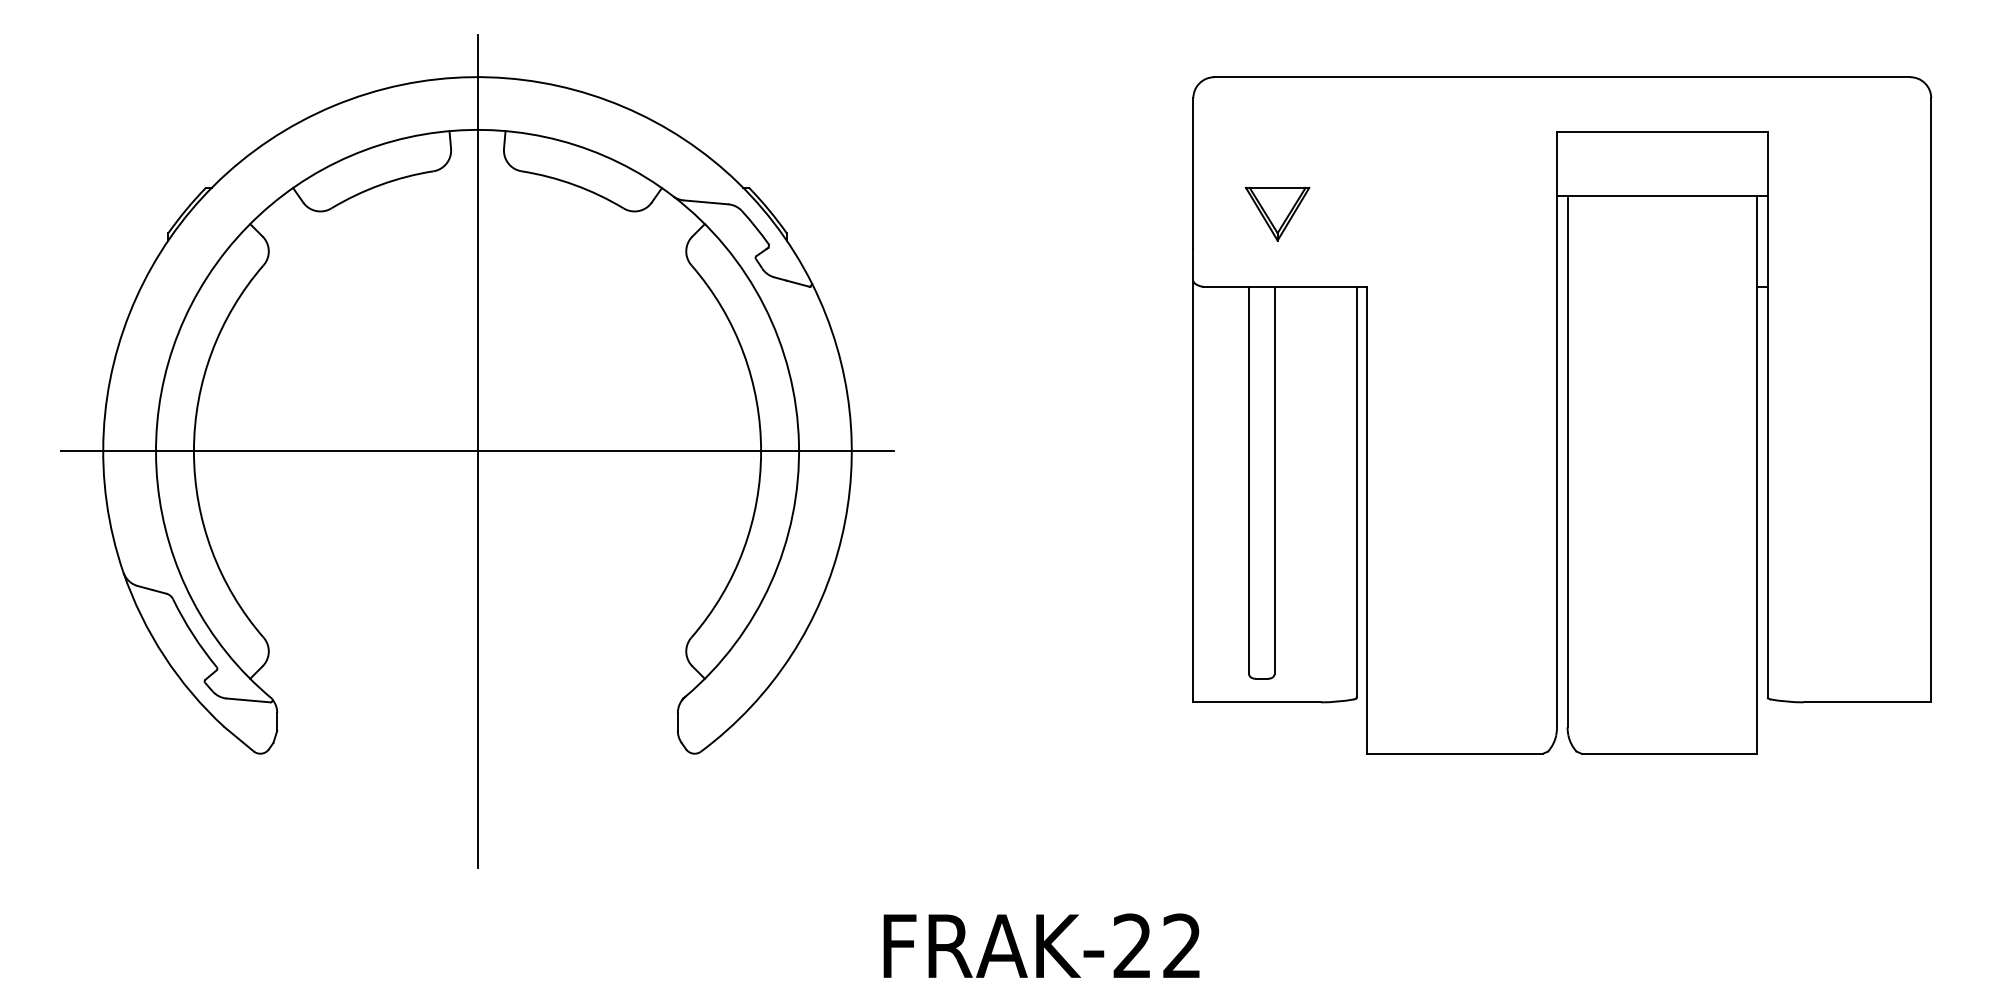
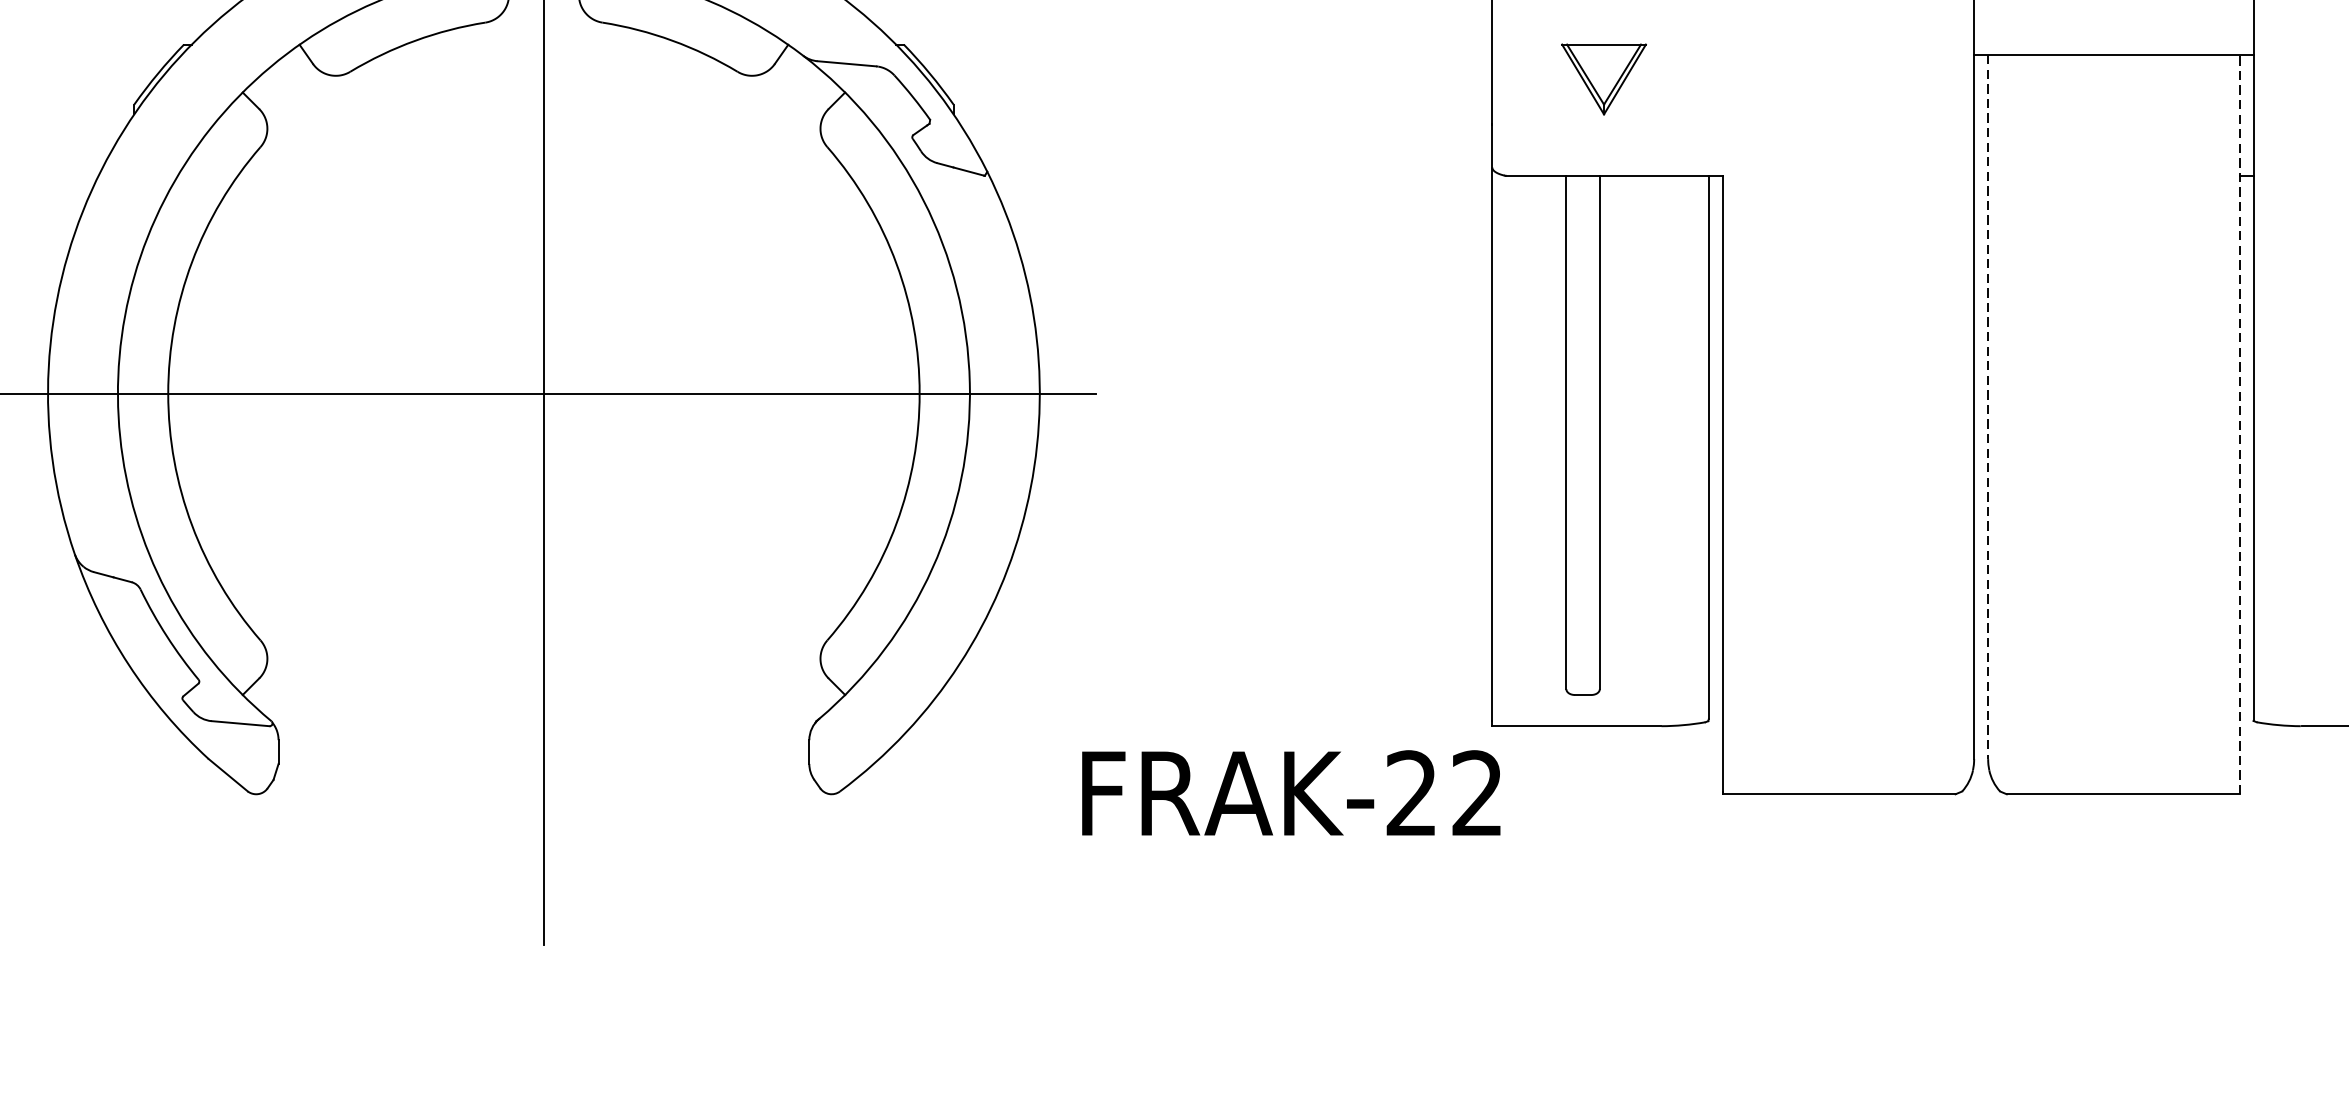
line: (1567, 461) -> (1988, 407), solid -> dashed
line: (1757, 474) -> (2239, 424), solid -> dashed
text: (1041, 945) -> (1291, 792), moved

